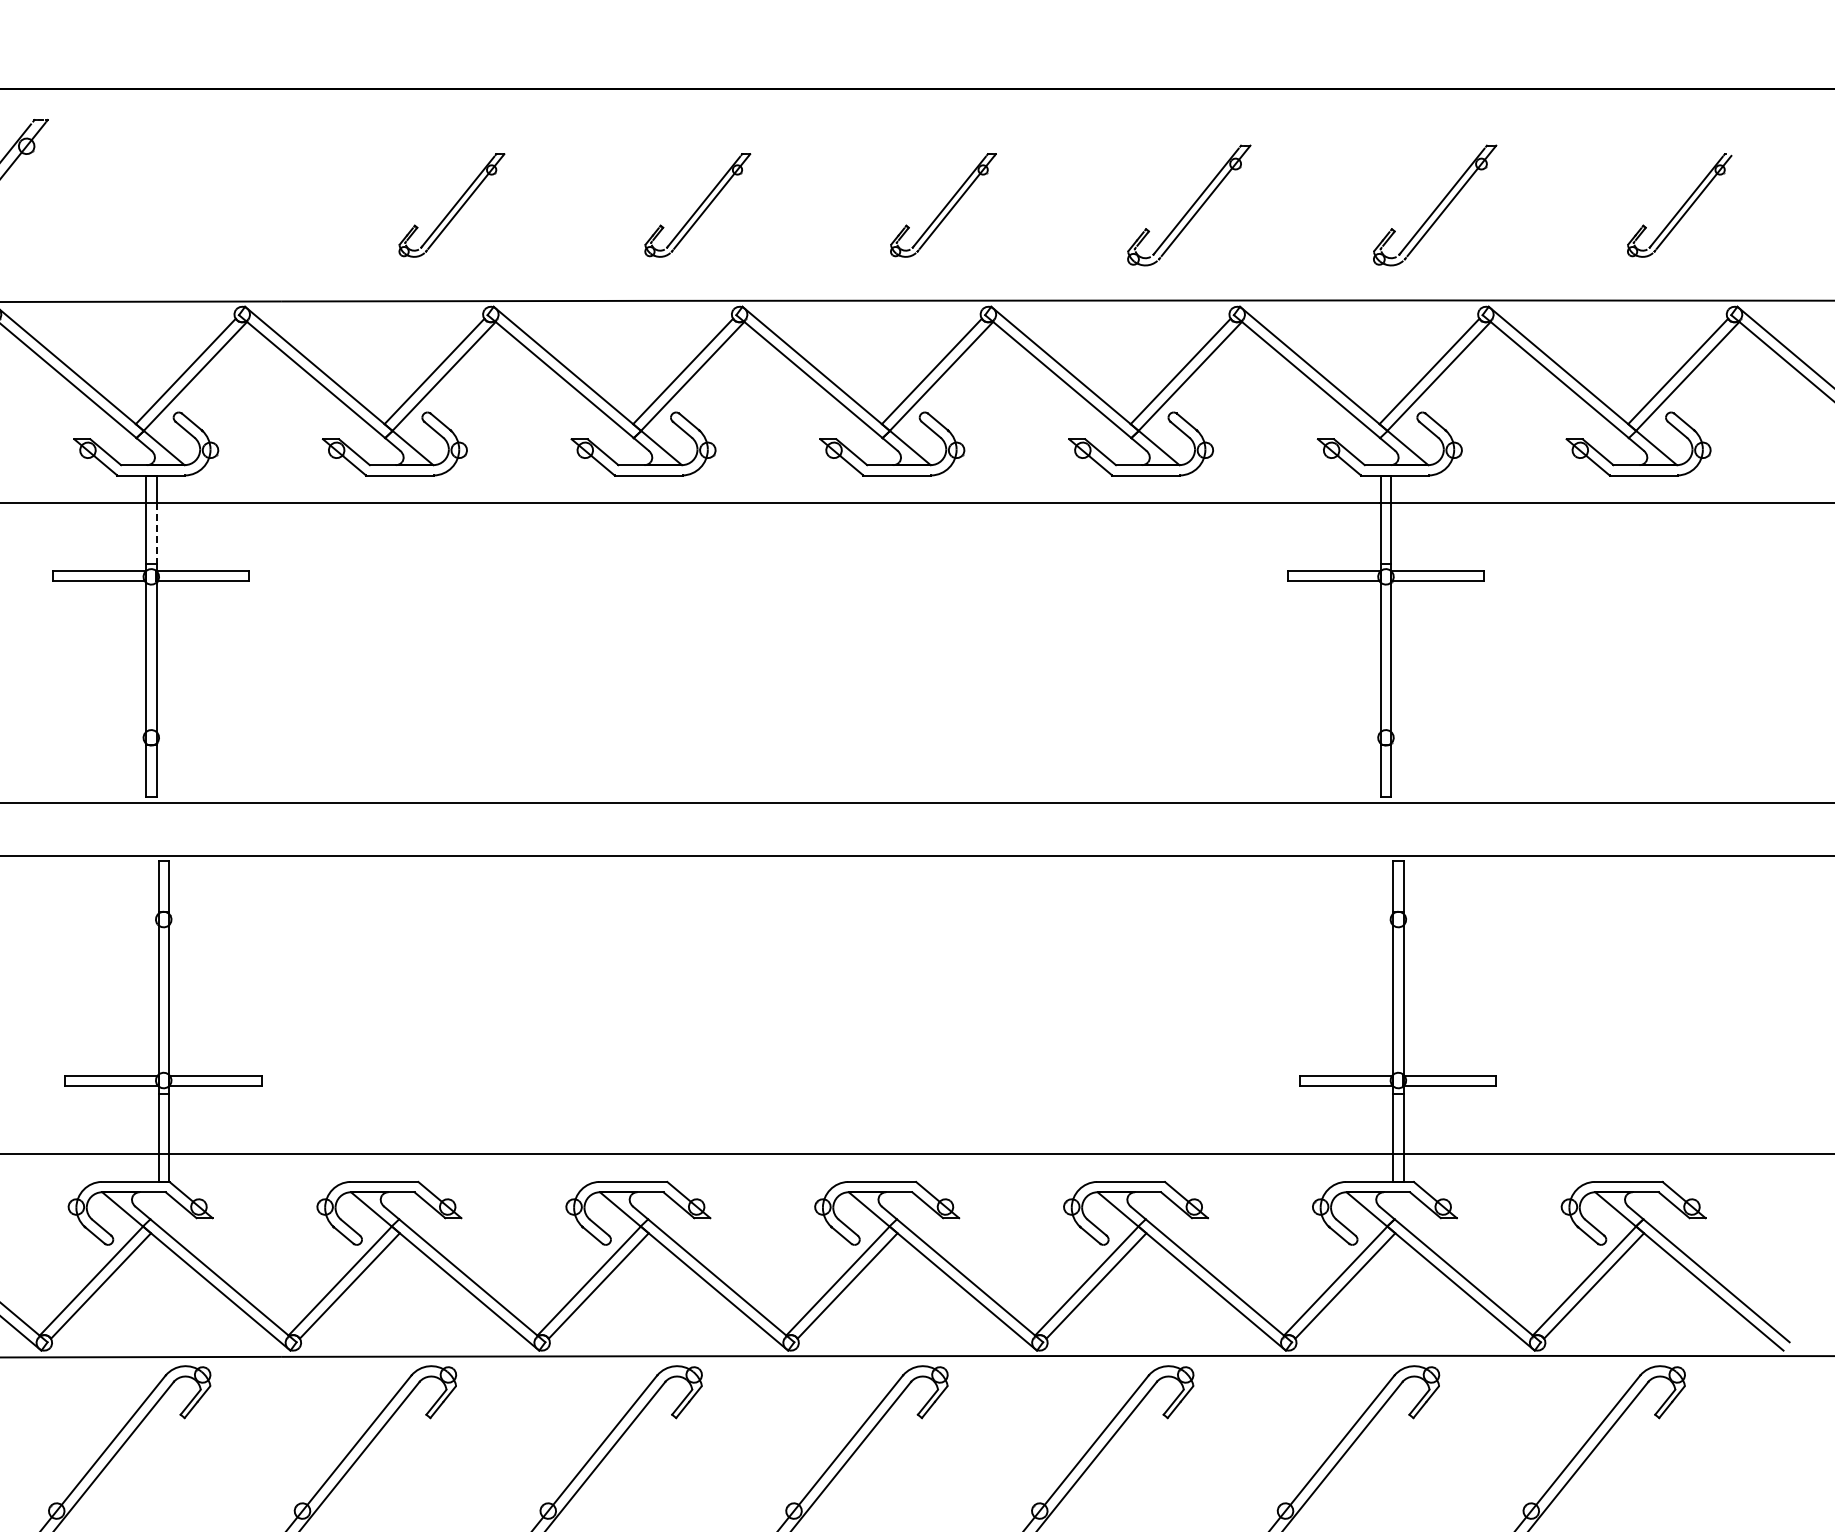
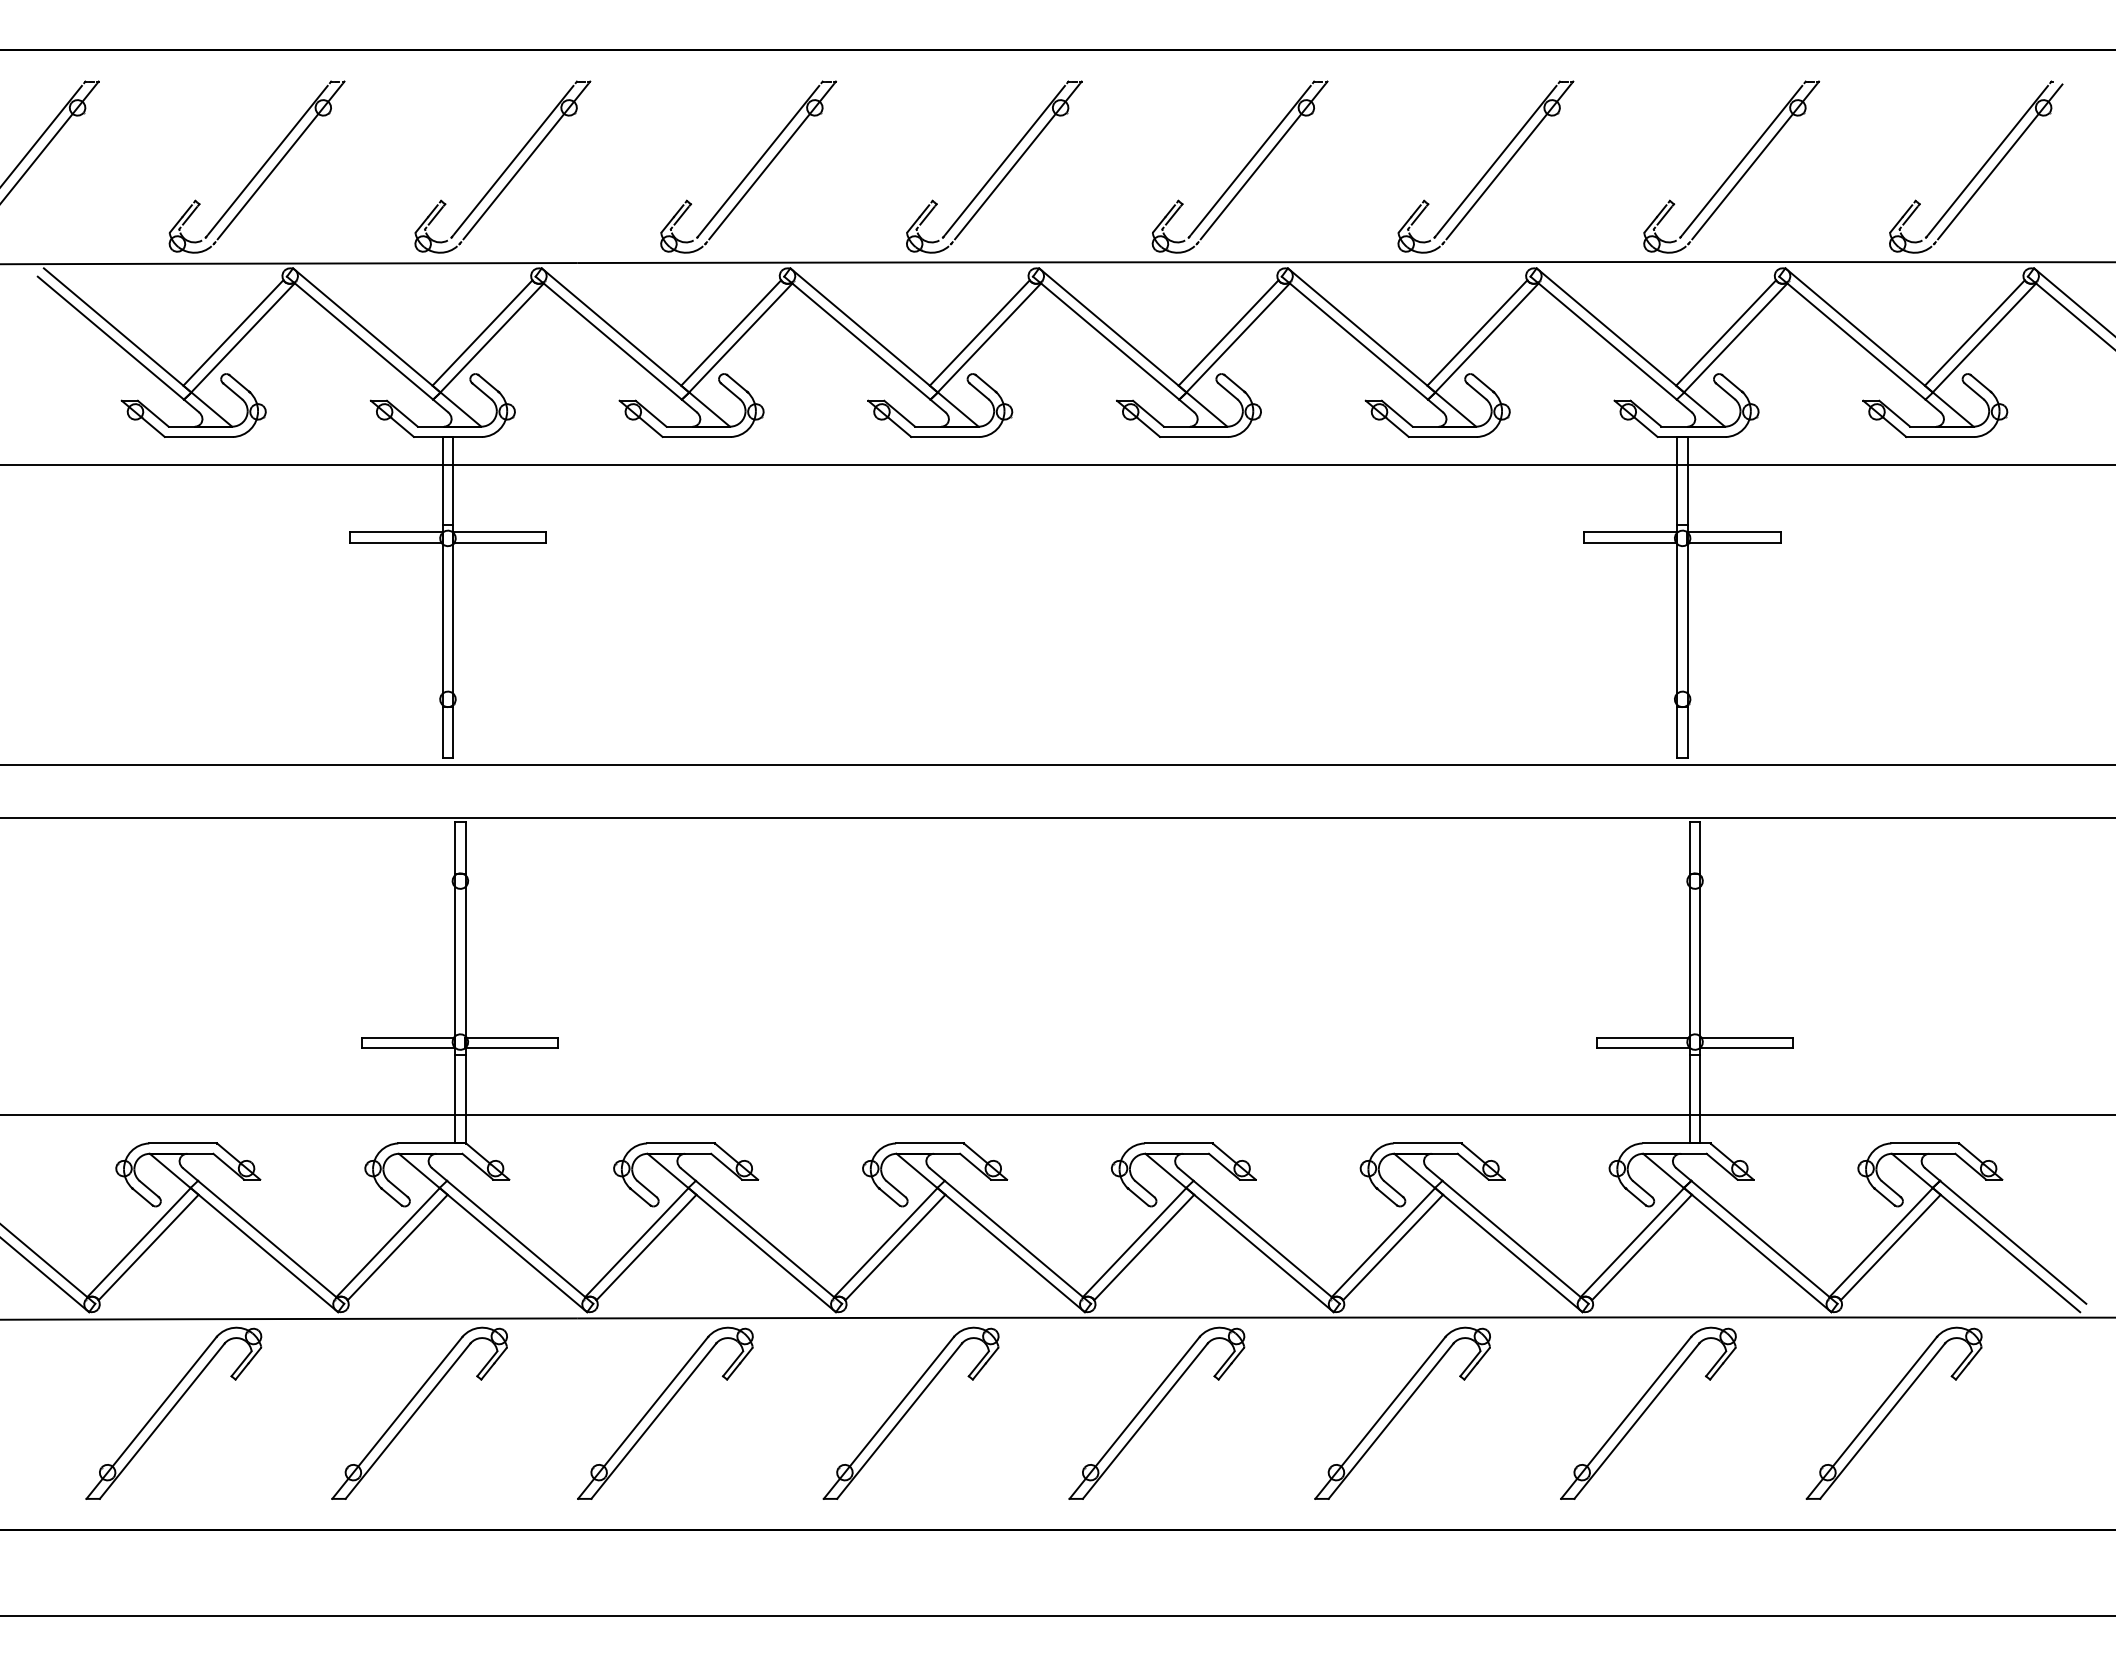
part: (205, 204) -> (502, 166), added
part: (451, 204) -> (748, 166), size x1.67
part: (697, 204) -> (994, 166), size x1.67
part: (942, 204) -> (1239, 166), size x1.67
part: (1188, 204) -> (1485, 166), size x1.43
part: (1434, 204) -> (1731, 166), size x1.43
part: (1679, 204) -> (1976, 166), size x1.67
line: (156, 533) -> (453, 495), dashed -> solid

